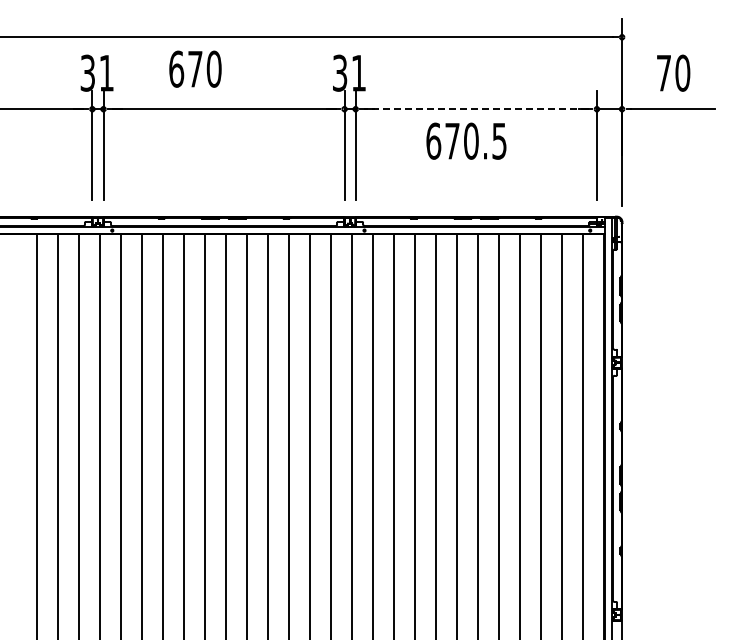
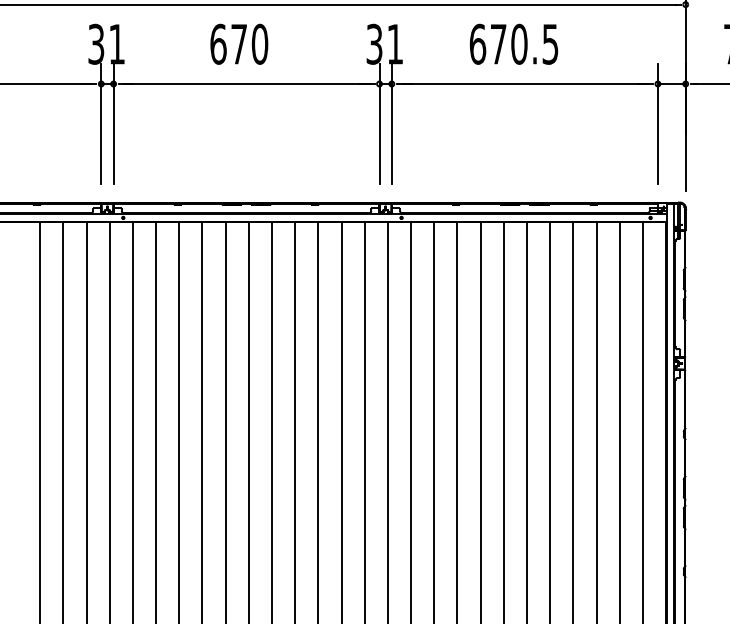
text: (195, 68) -> (239, 43), moved
line: (476, 109) -> (525, 84), dashed -> solid
text: (466, 140) -> (514, 43), moved

